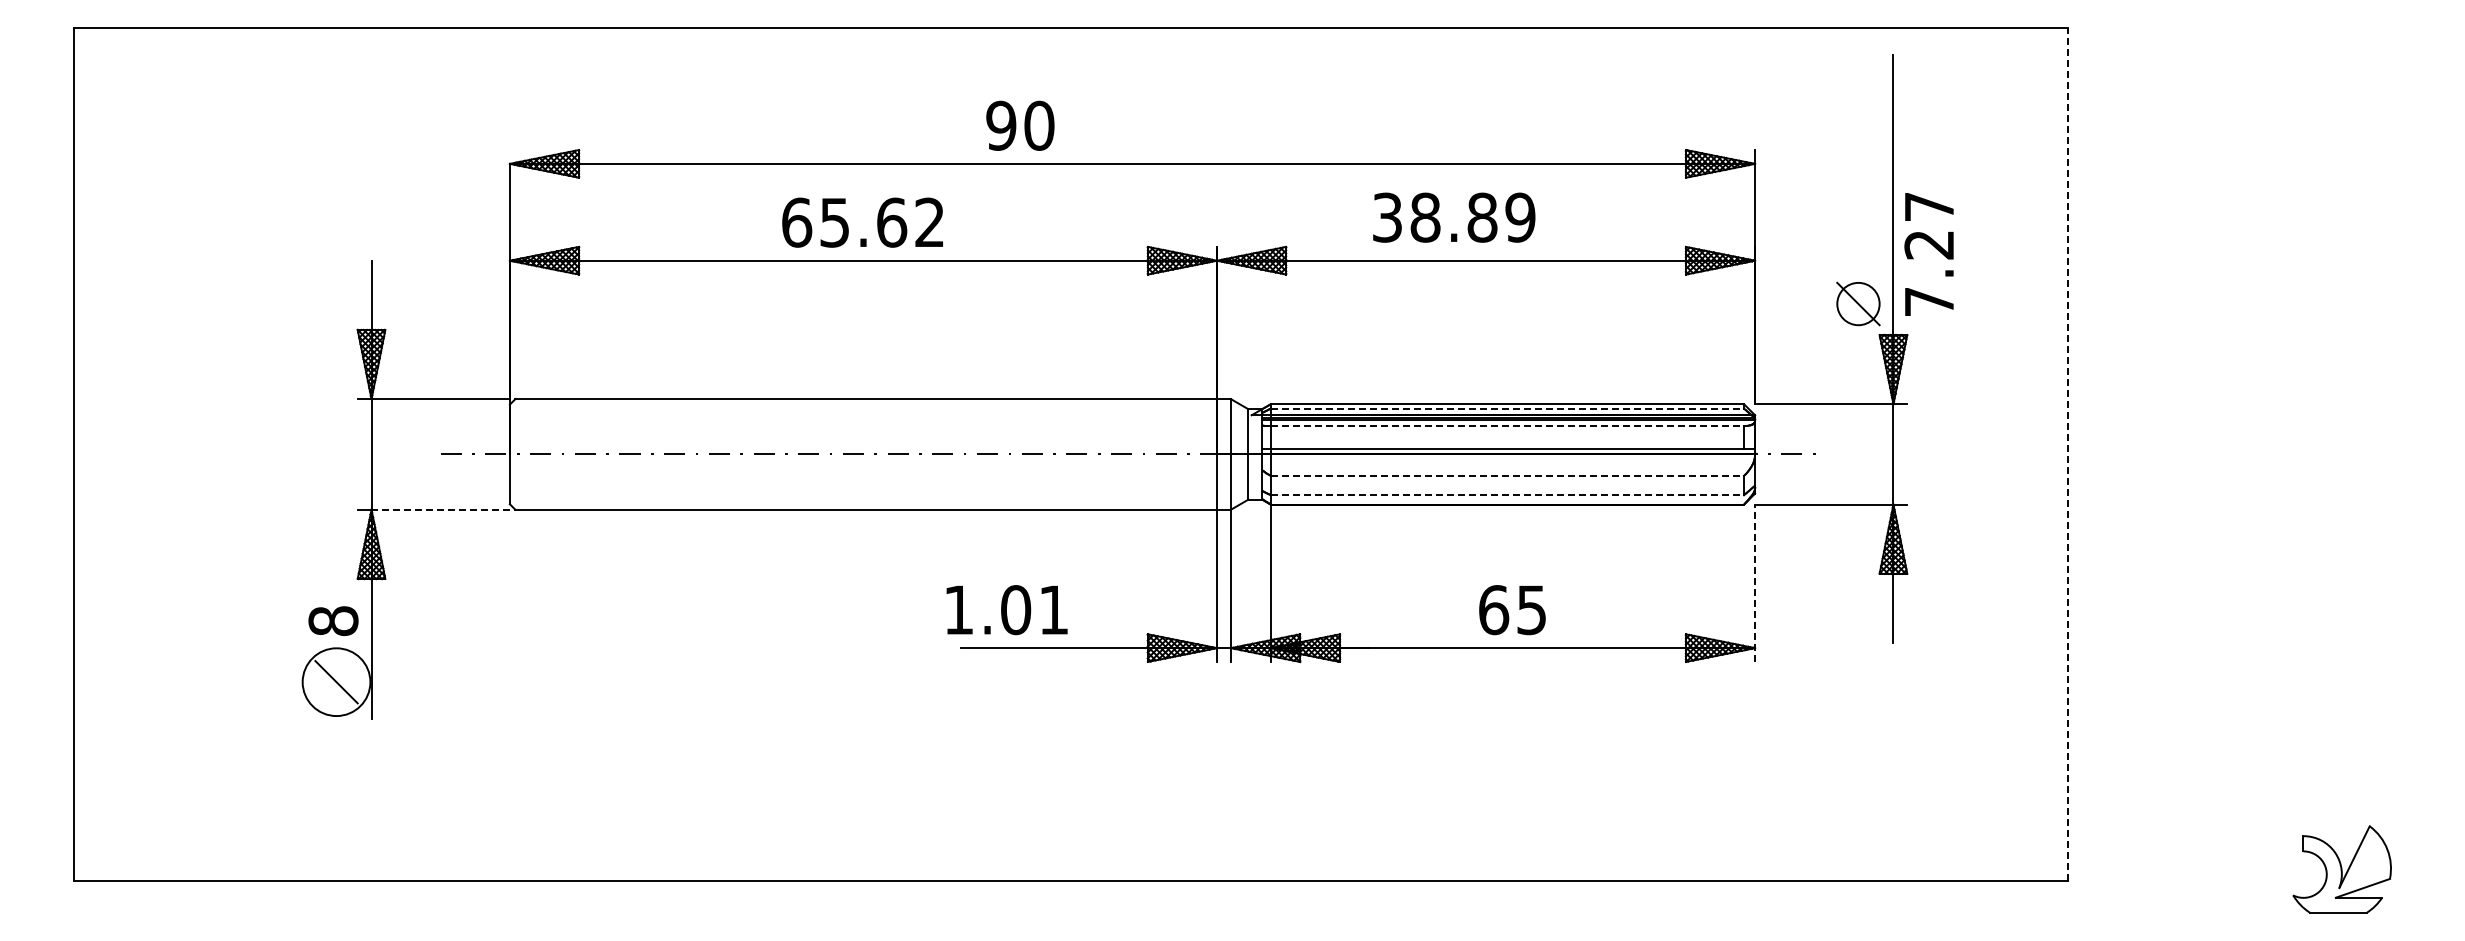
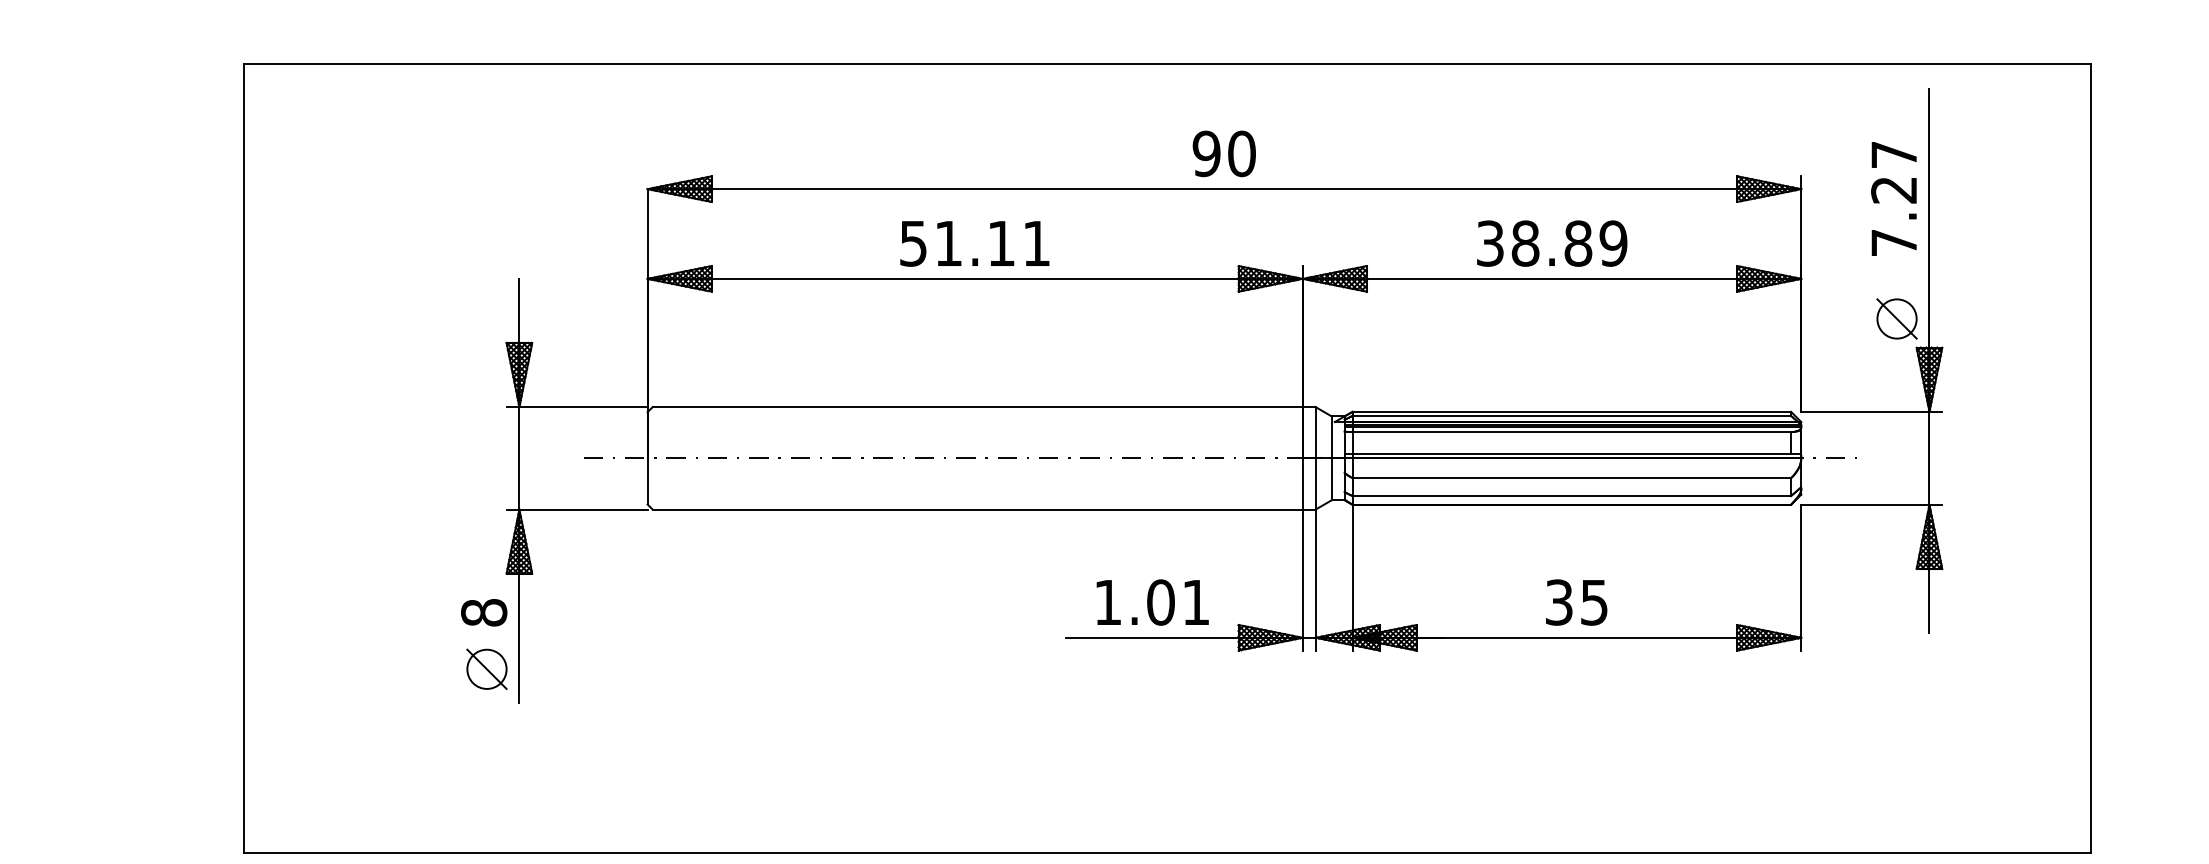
text: (1020, 125) -> (1224, 153), moved
text: (1454, 217) -> (1552, 243), moved
text: (862, 222) -> (974, 243), 65.62 -> 51.11
text: (1928, 254) -> (1893, 198), moved
line: (1507, 408) -> (1571, 415), dashed -> solid
line: (1507, 425) -> (1571, 431), dashed -> solid
line: (2067, 453) -> (2090, 457), dashed -> solid
line: (1507, 475) -> (1571, 477), dashed -> solid
line: (1507, 495) -> (1571, 496), dashed -> solid
line: (440, 509) -> (583, 509), dashed -> solid
line: (1755, 583) -> (1801, 577), dashed -> solid
text: (1006, 610) -> (1152, 602), moved
text: (1494, 610) -> (1559, 602), 65 -> 35
circle: (336, 682) -> (486, 669), size x0.62

